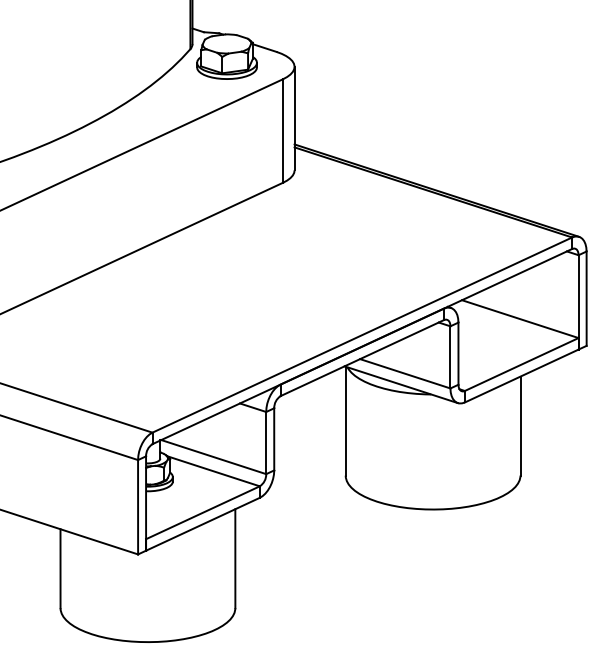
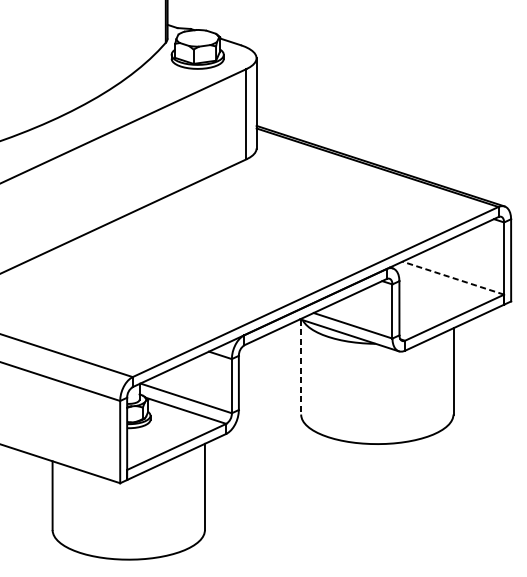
line: (519, 318) -> (452, 277), solid -> dashed
line: (345, 421) -> (300, 367), solid -> dashed

